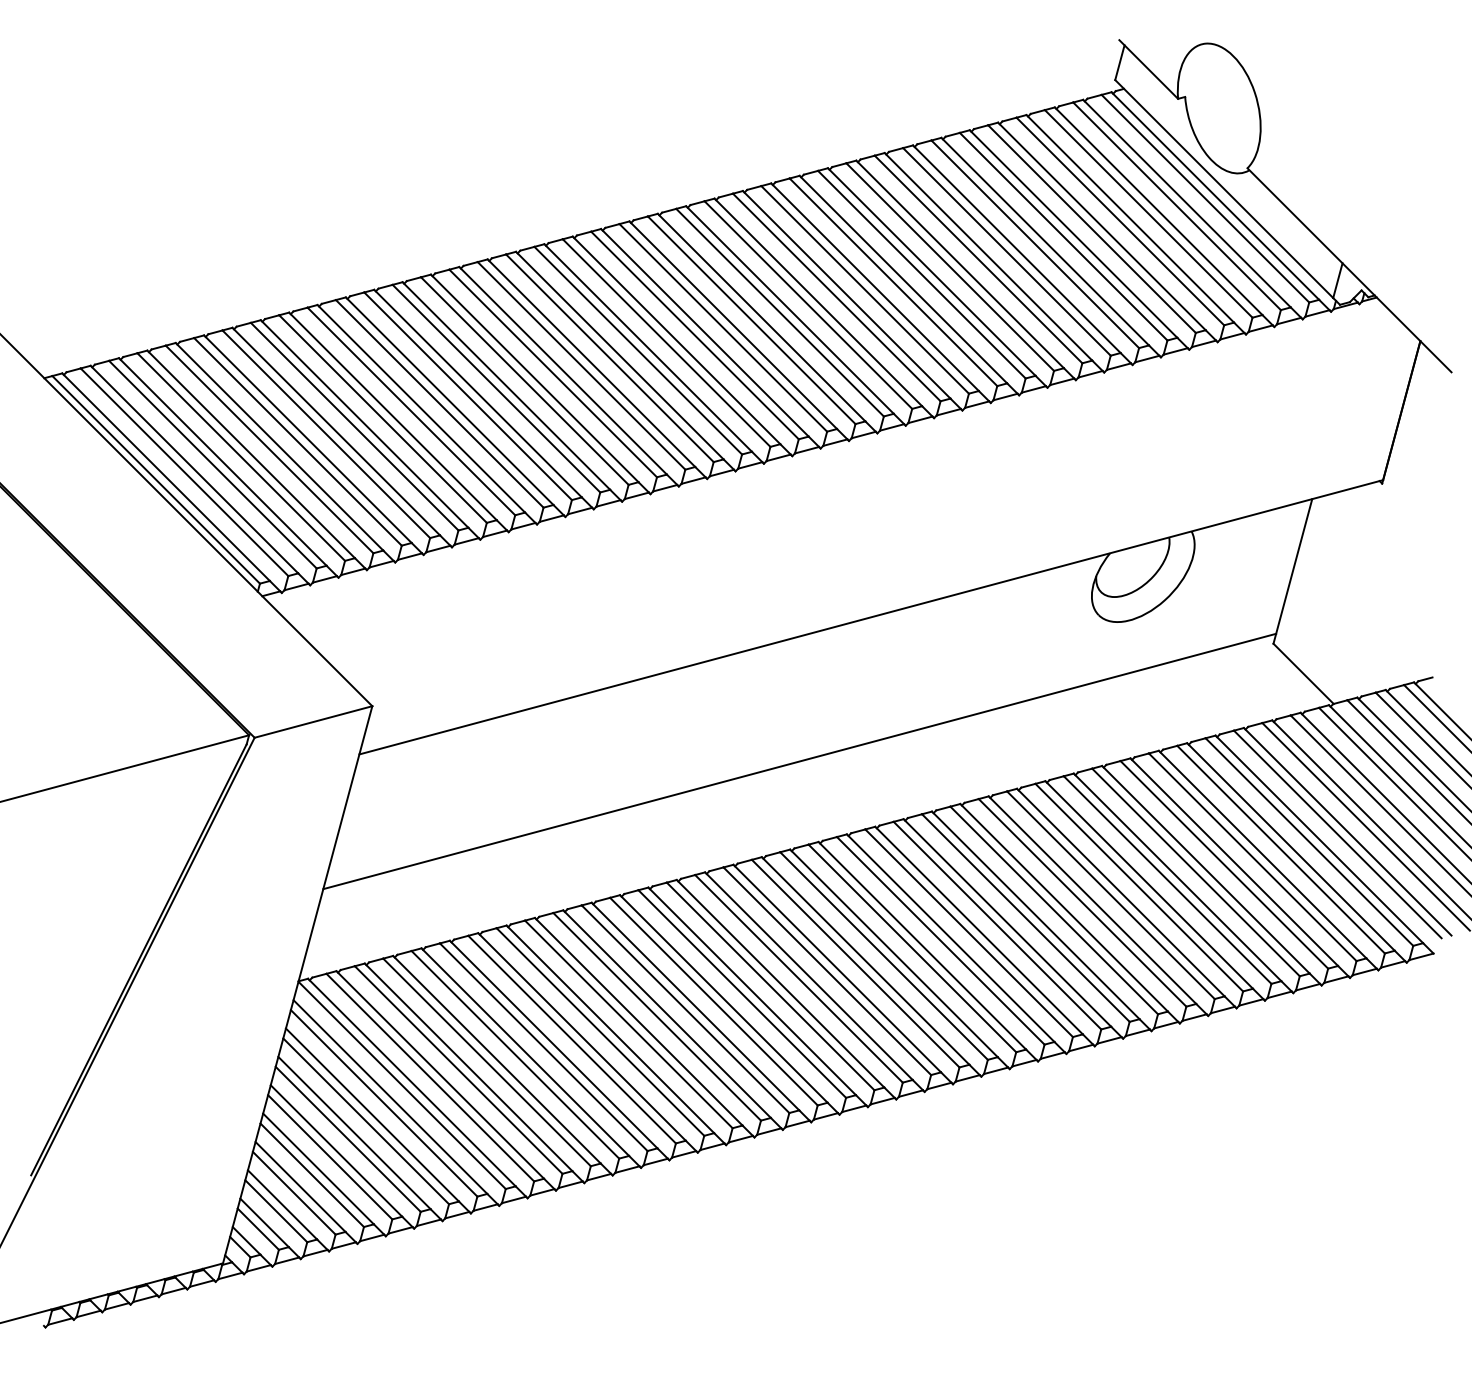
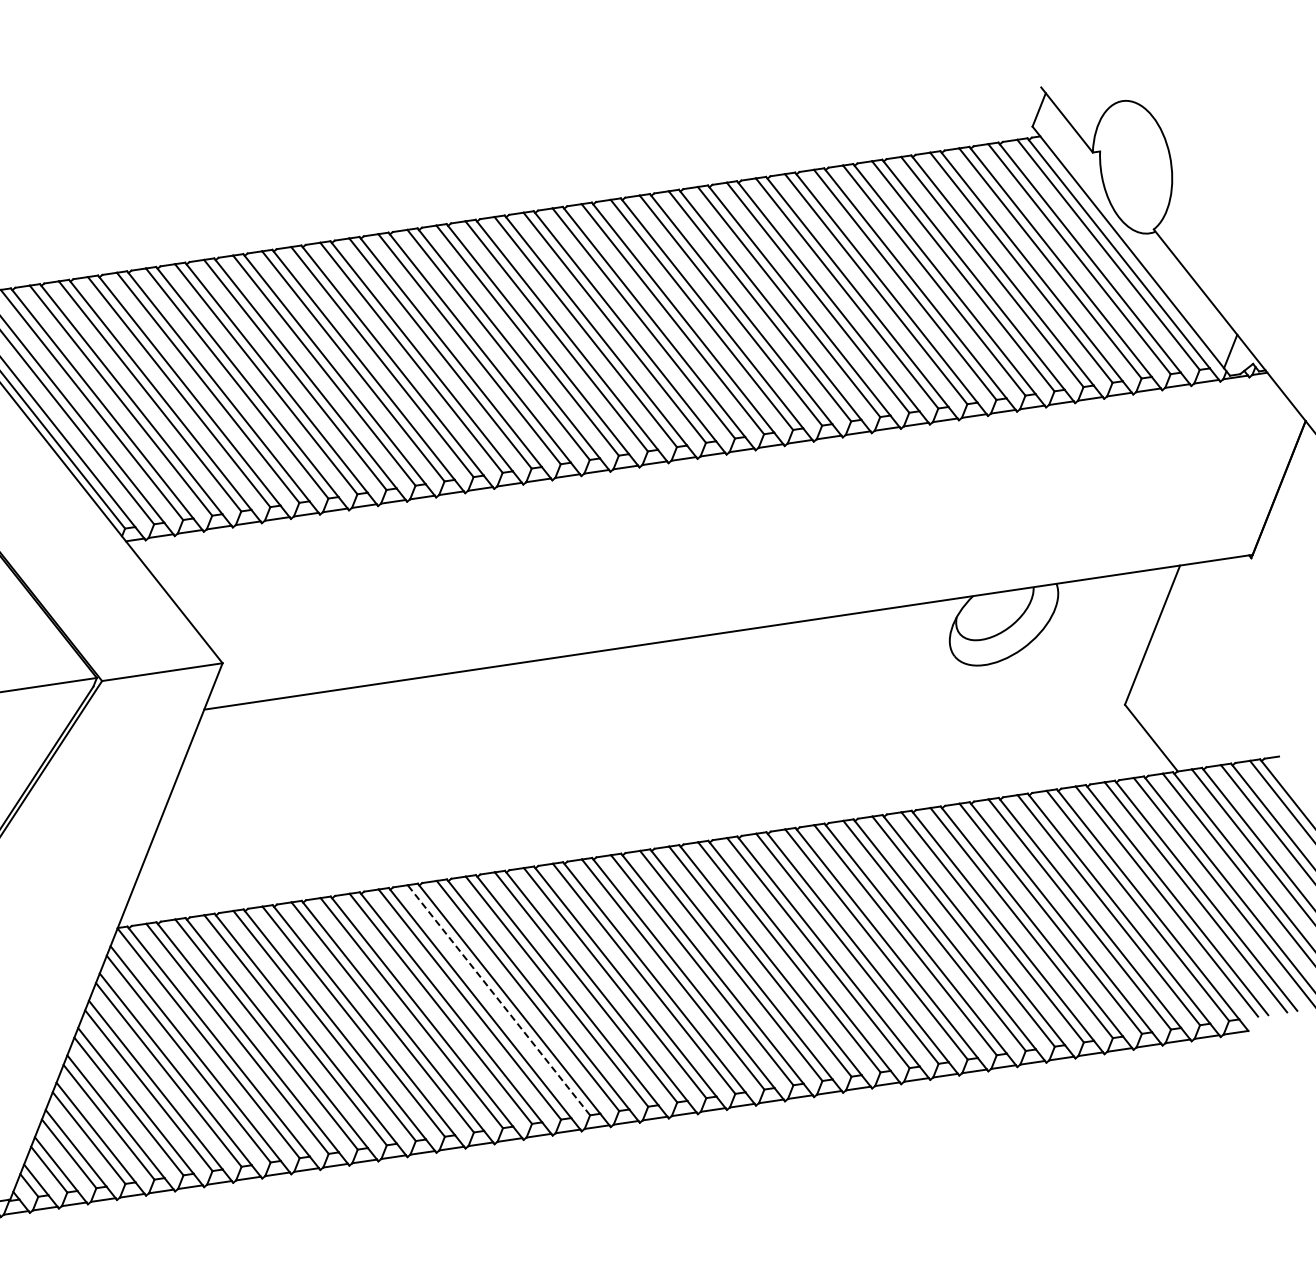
line: (799, 761) -> (640, 767), removed
line: (685, 1009) -> (498, 1000), solid -> dashed

